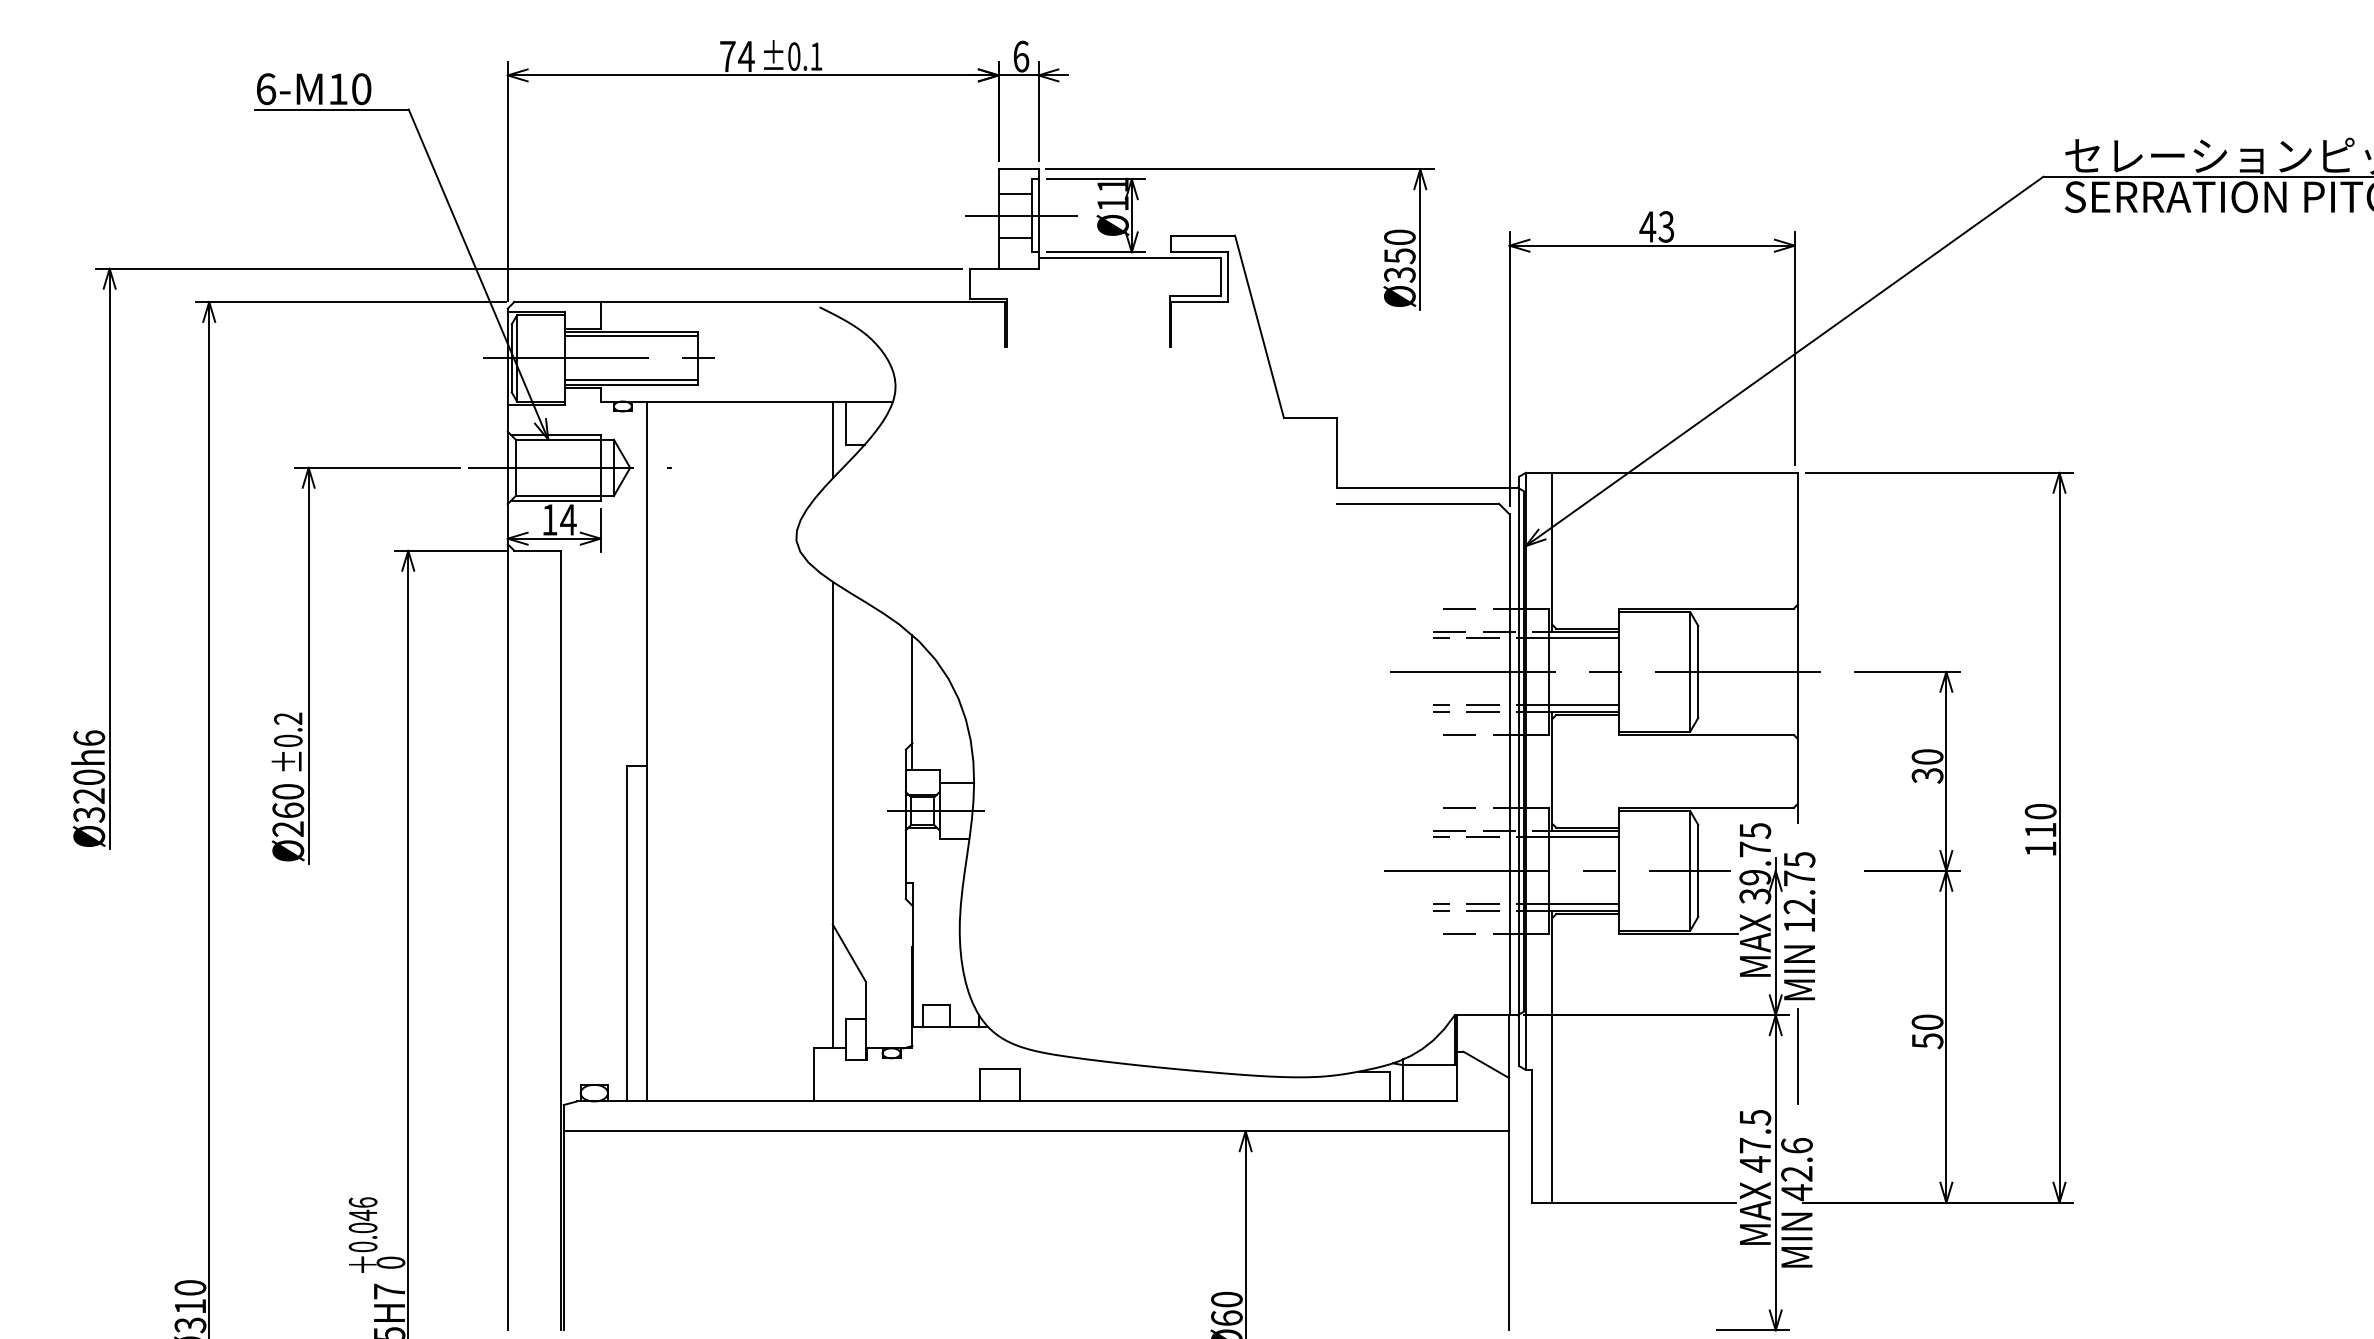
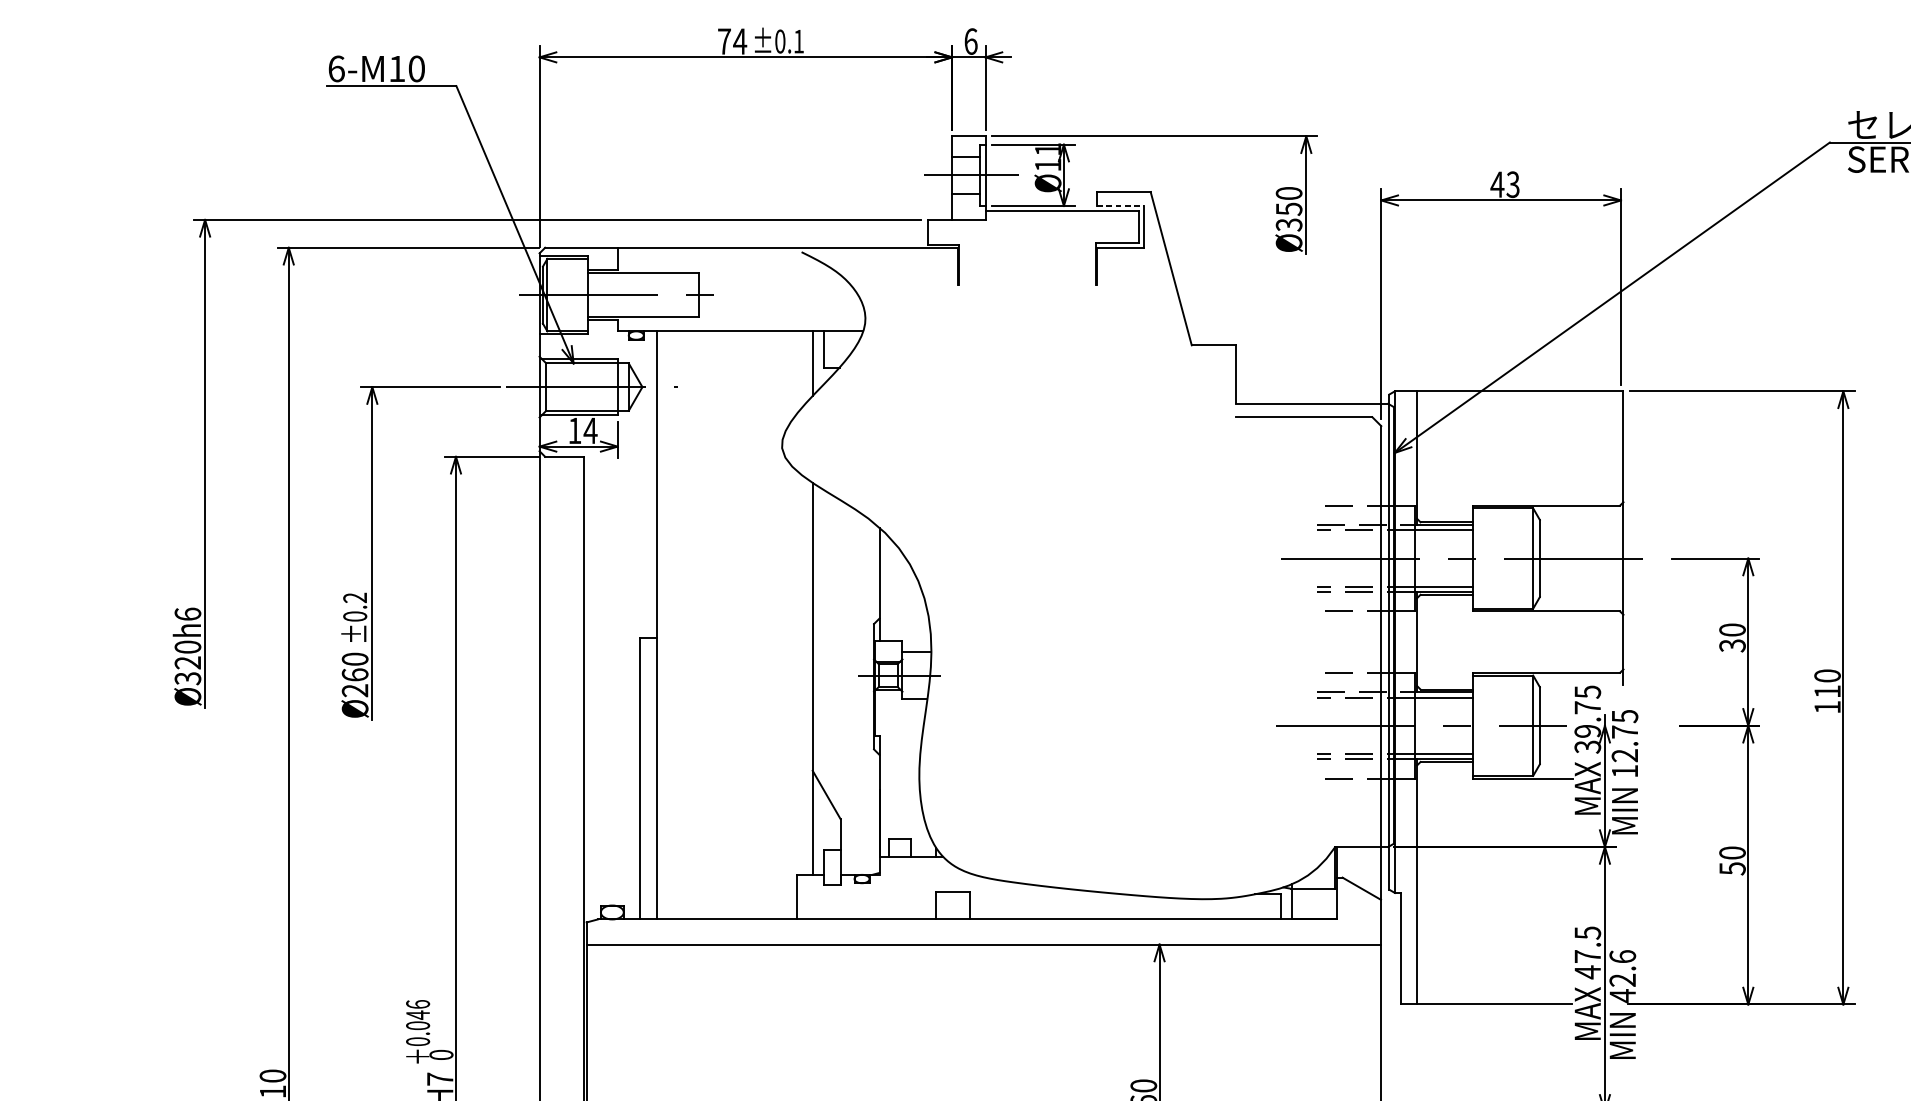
line: (1199, 252) -> (1120, 206), solid -> dashed
line: (630, 336) -> (642, 276), removed
line: (630, 380) -> (642, 313), removed
line: (1797, 1056) -> (1623, 881), removed

